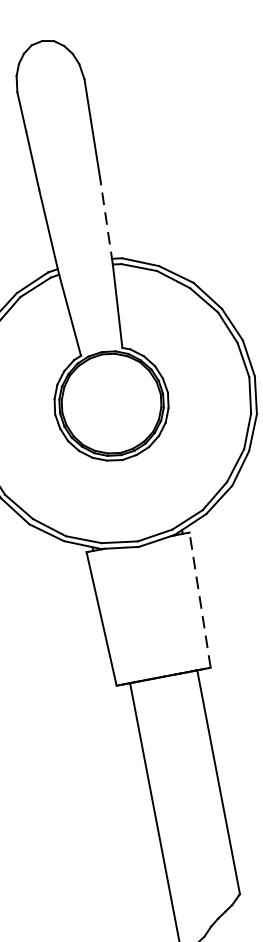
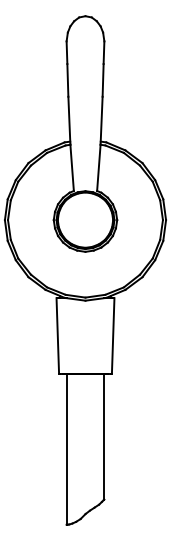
line: (106, 220) -> (101, 120), dashed -> solid
line: (200, 599) -> (113, 335), dashed -> solid

